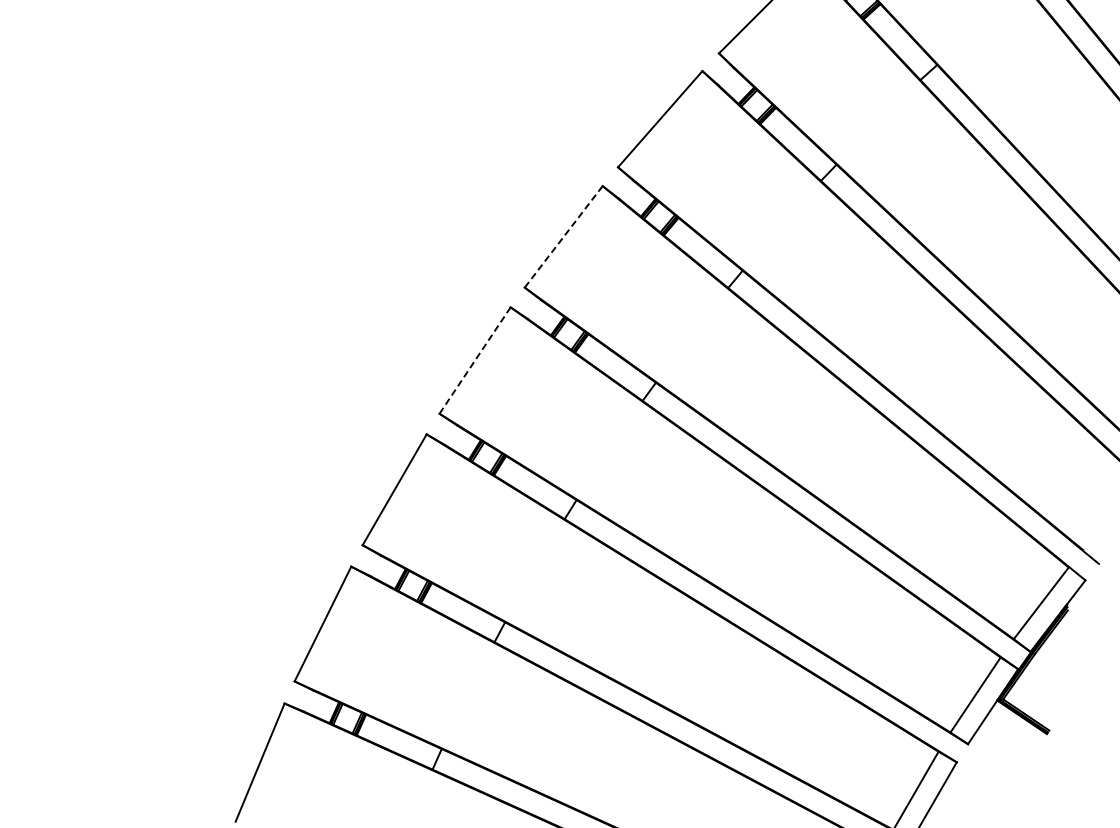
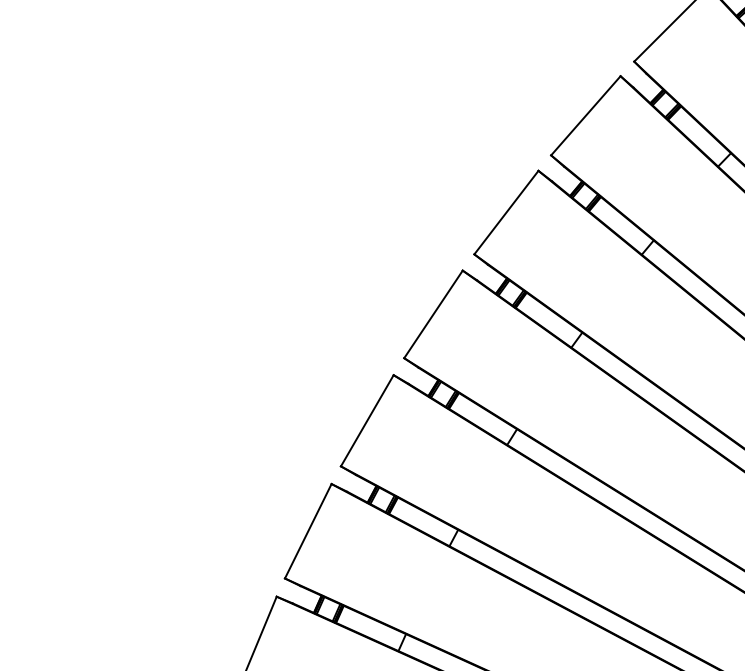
line: (563, 236) -> (506, 212), dashed -> solid
line: (475, 360) -> (433, 314), dashed -> solid

